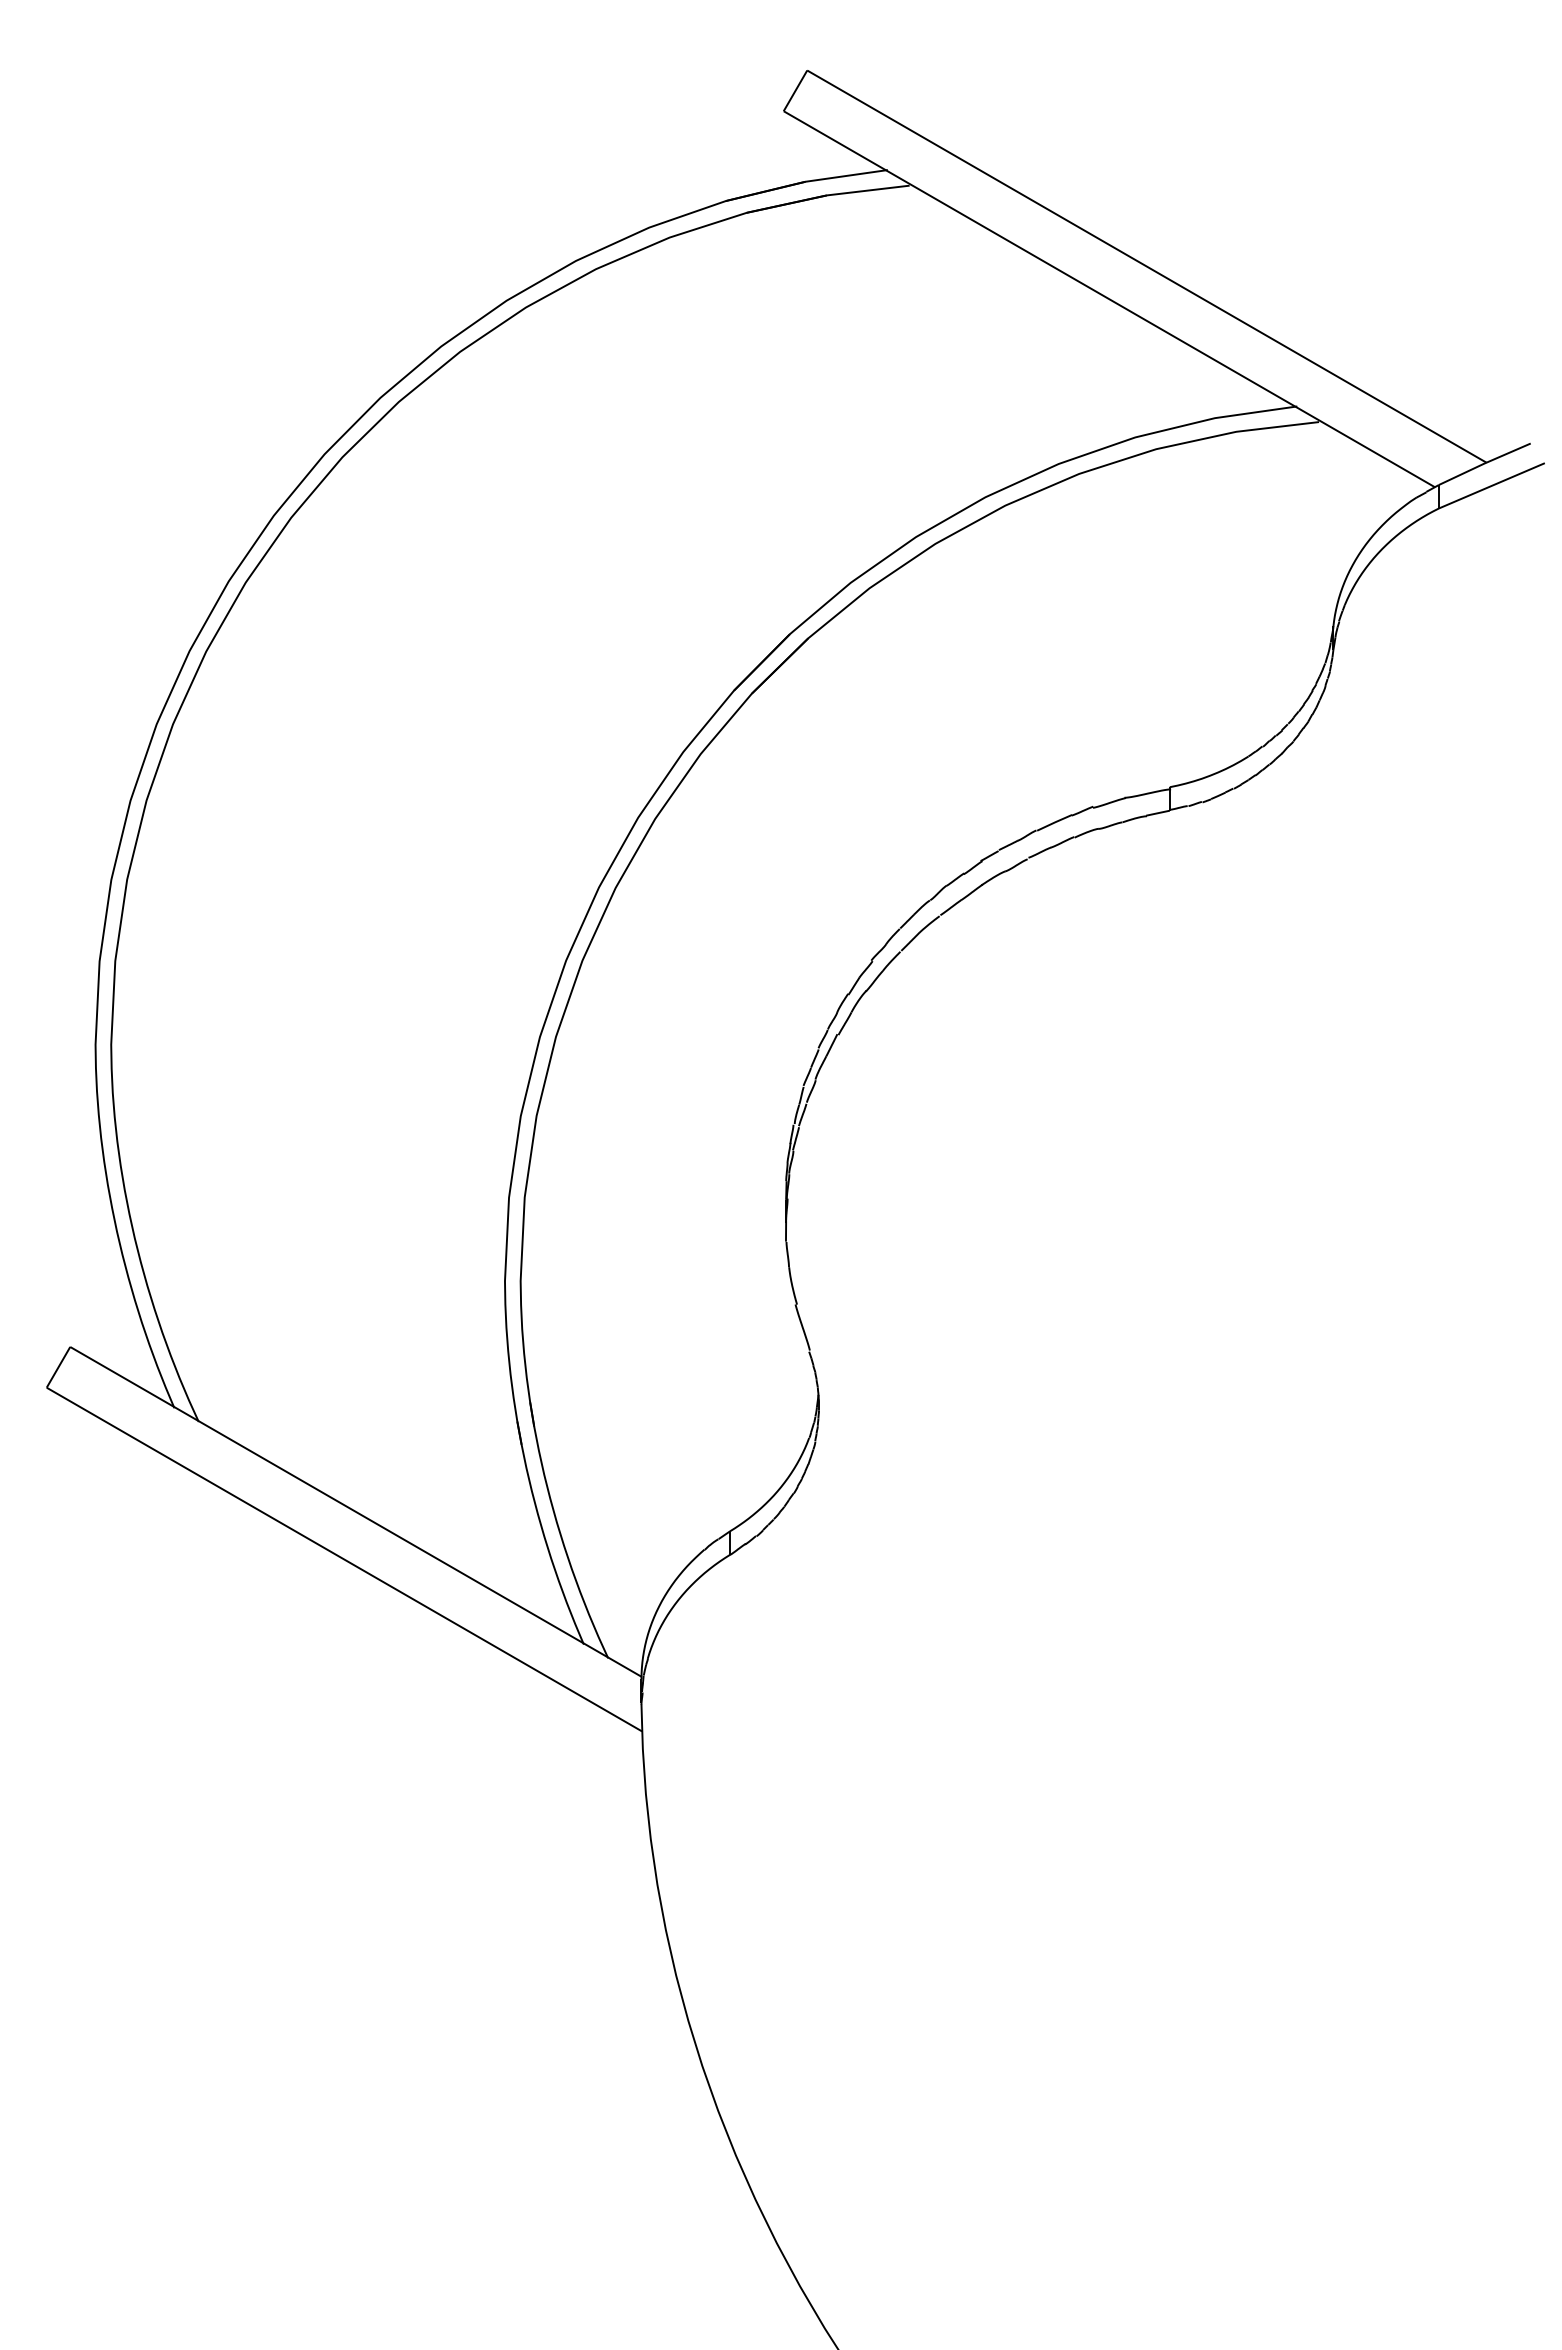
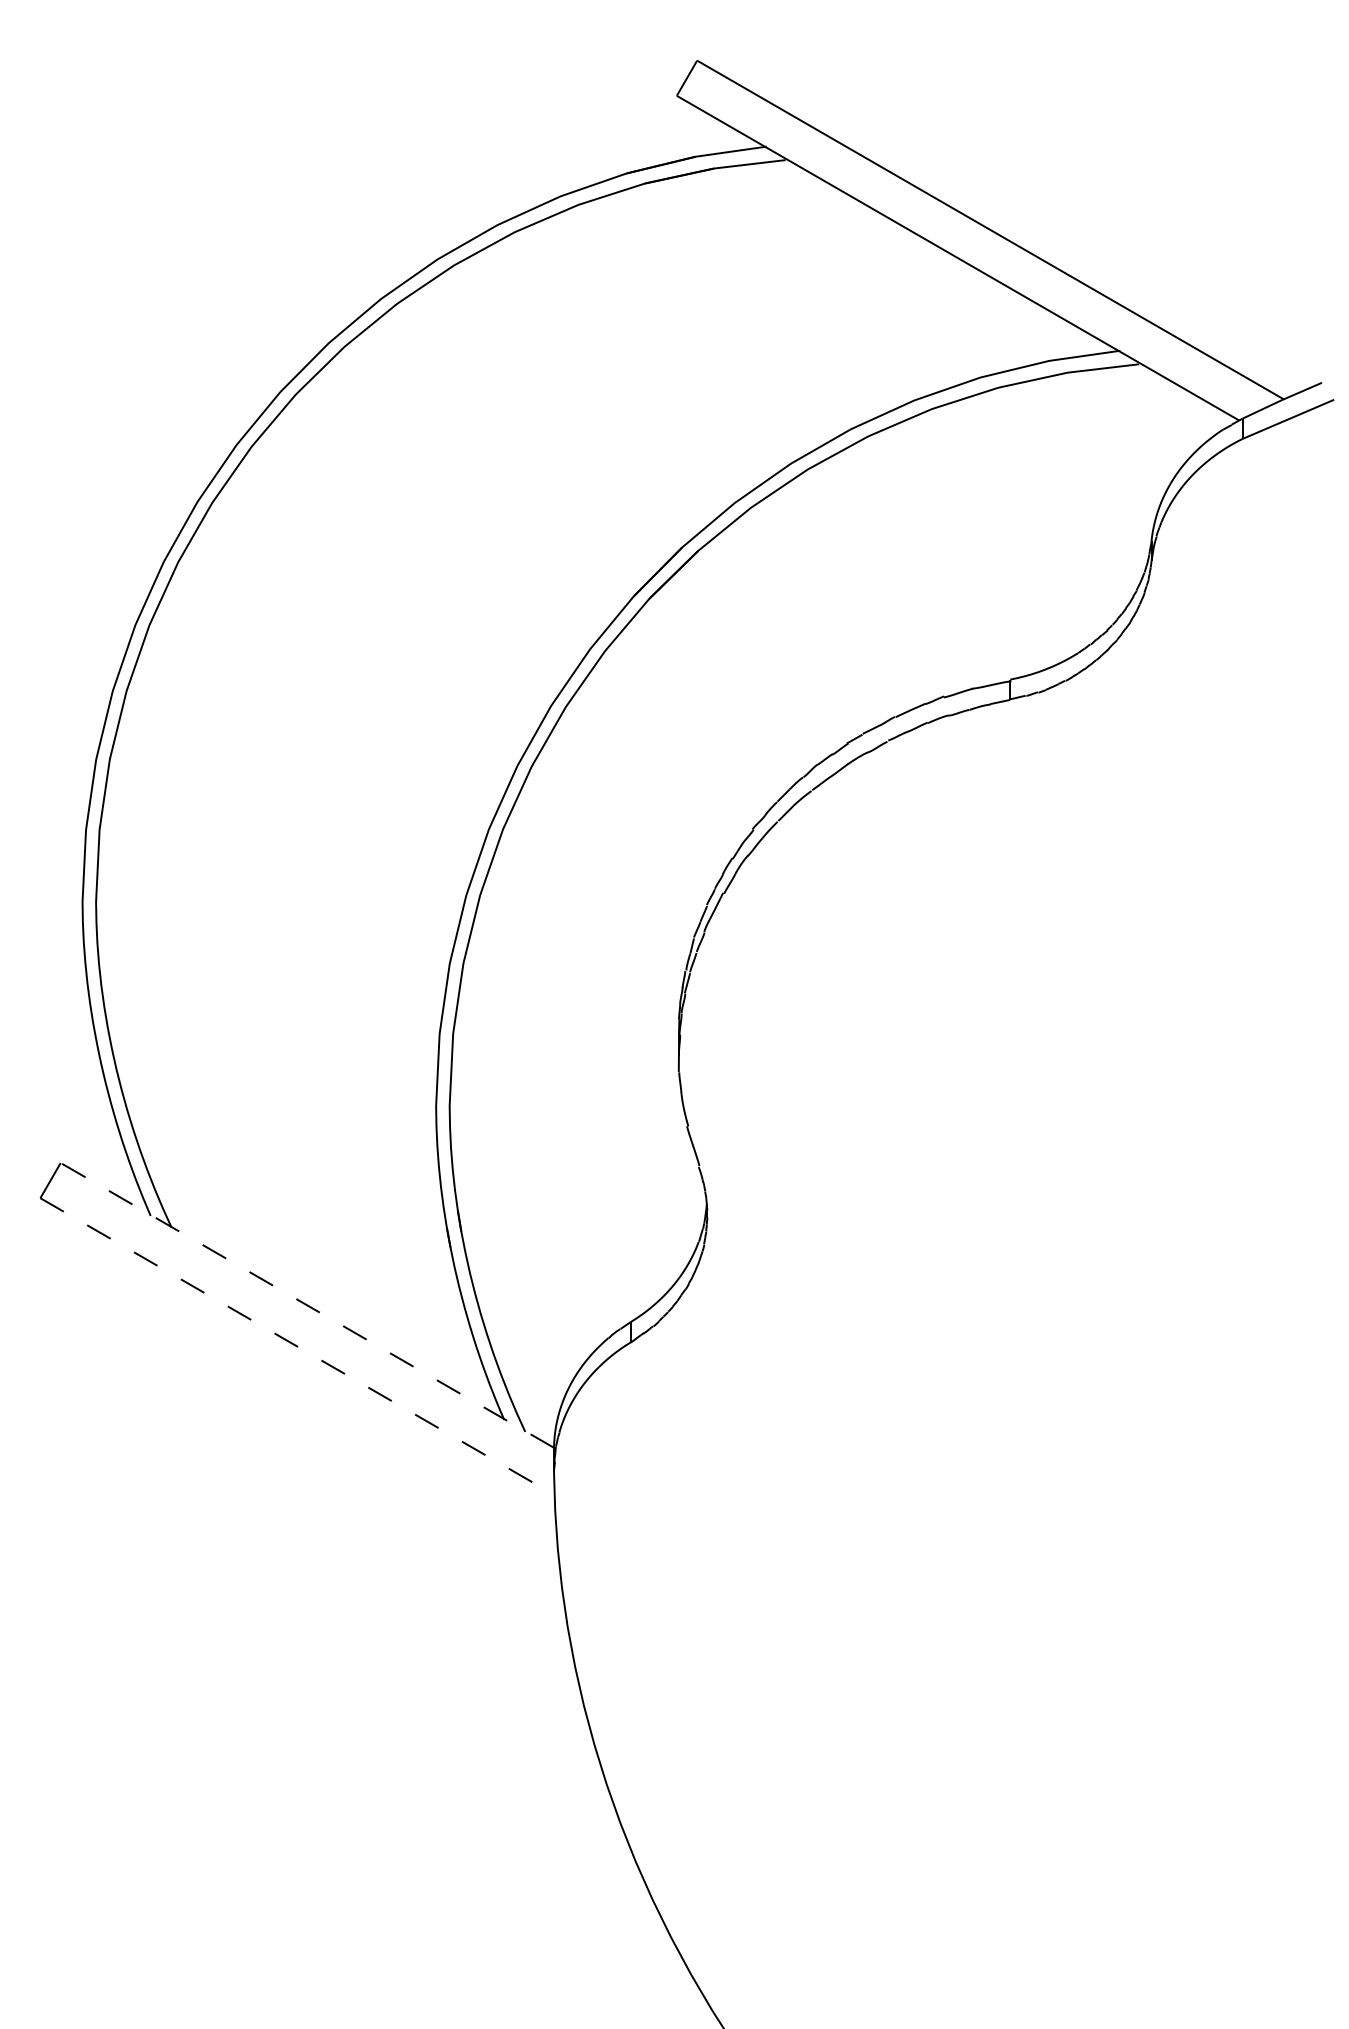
line: (355, 1511) -> (307, 1305), solid -> dashed
line: (344, 1559) -> (297, 1346), solid -> dashed

